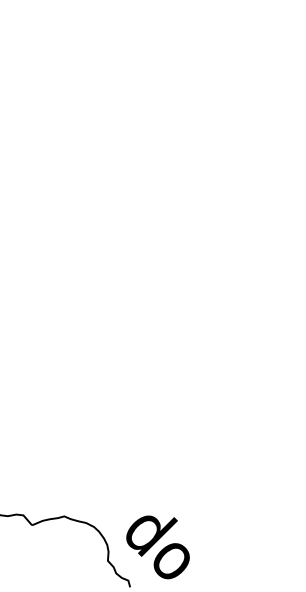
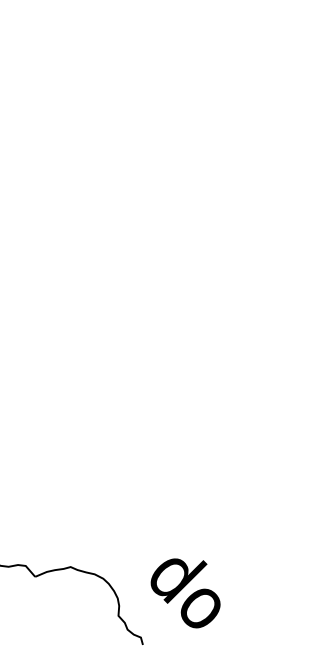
text: (157, 547) -> (185, 593), moved

